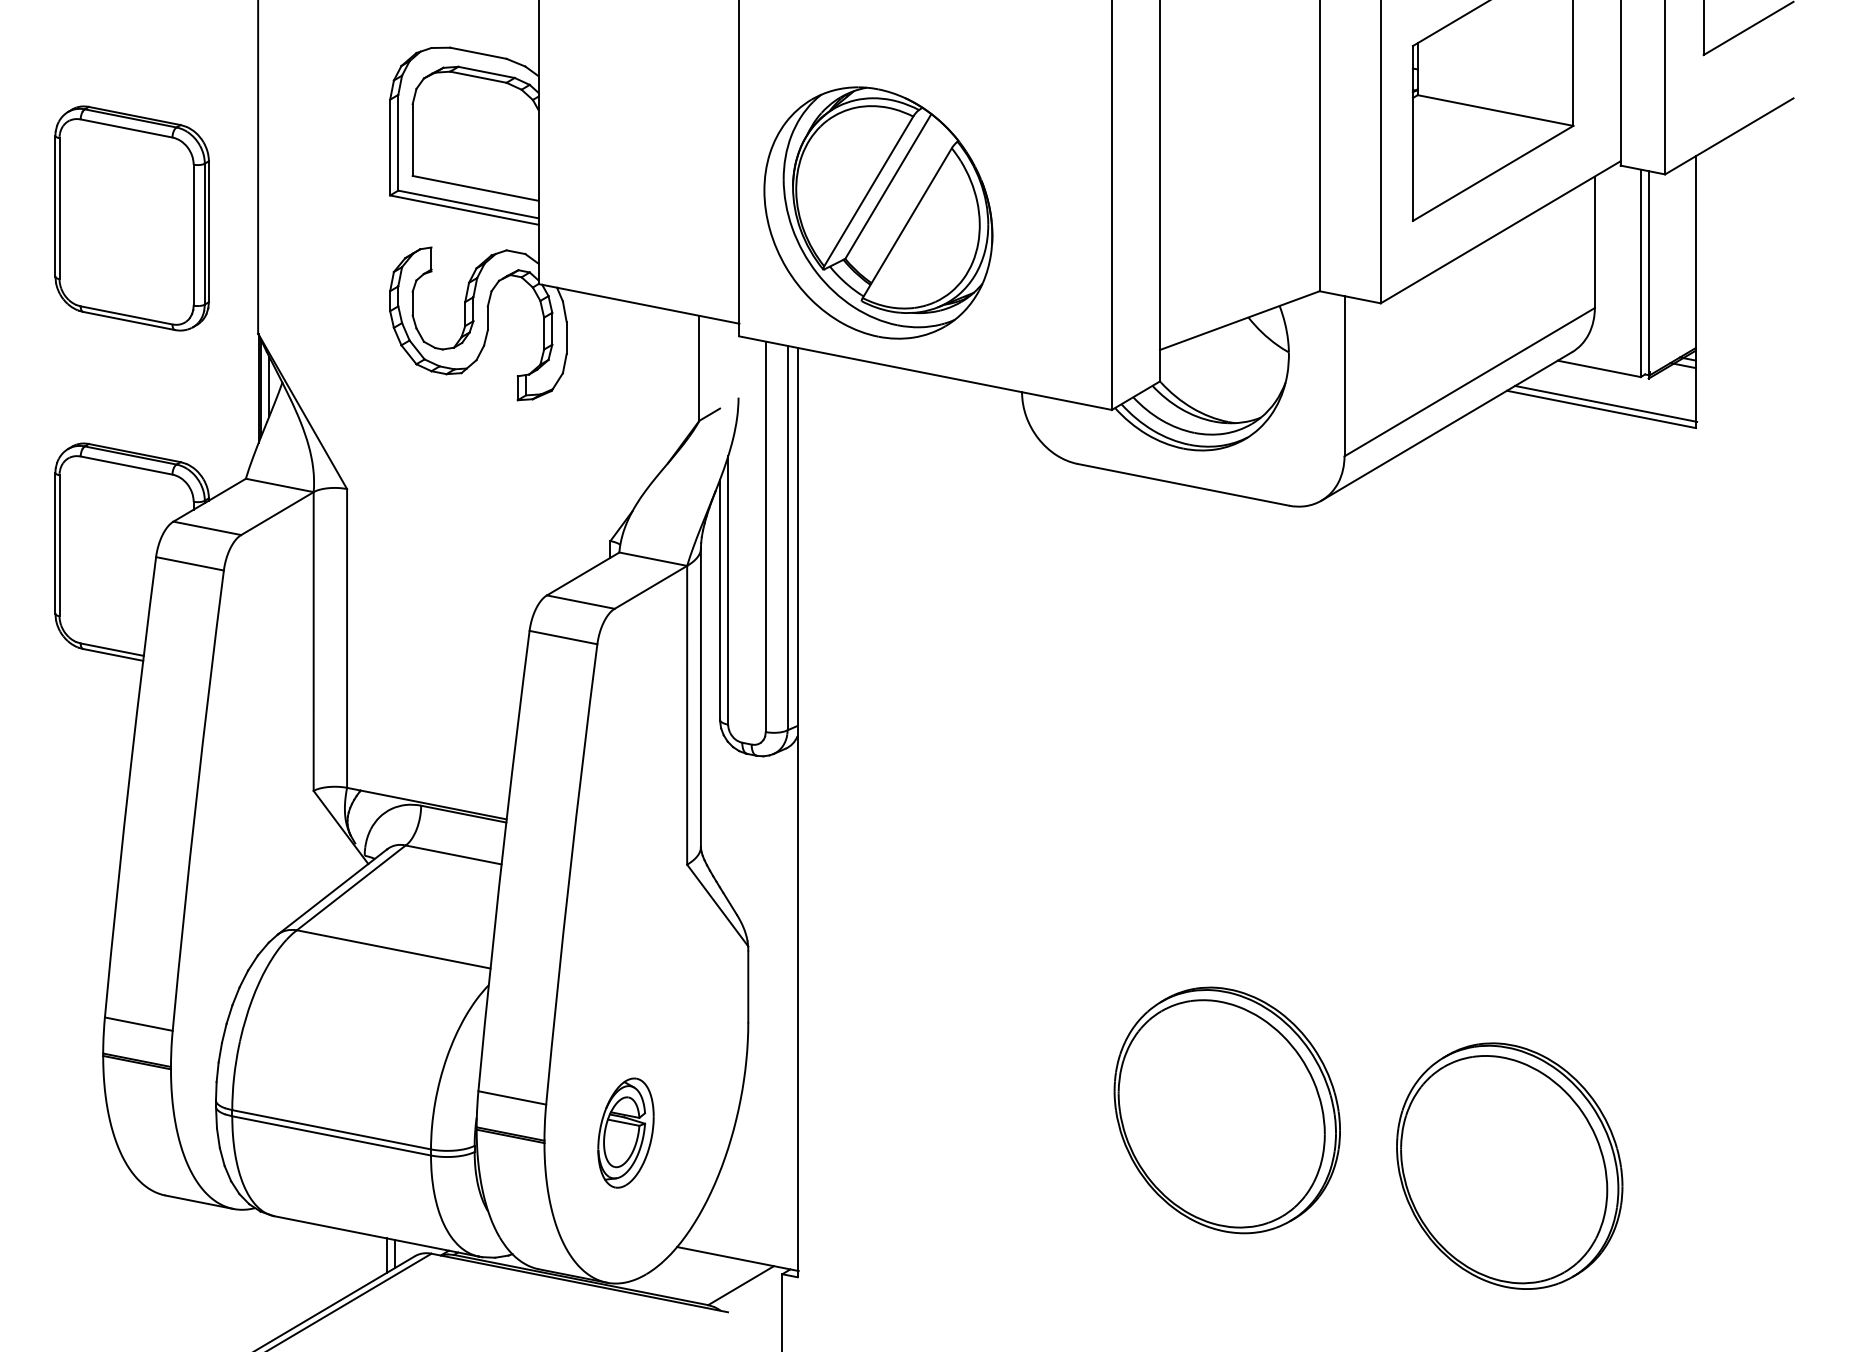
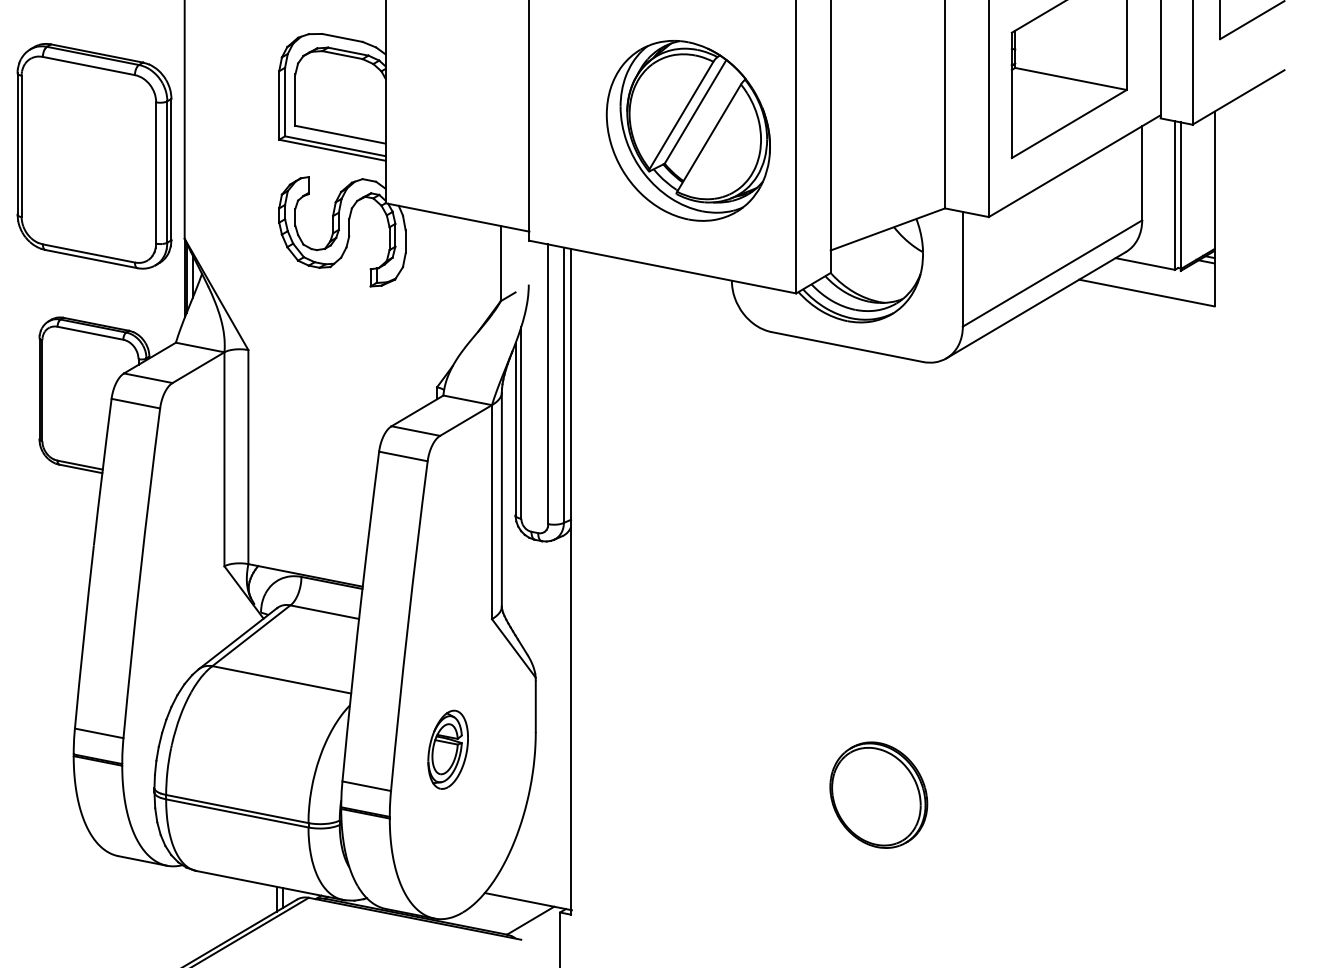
part: (878, 212) -> (688, 130), moved
part: (131, 218) -> (93, 156), size x1.4
line: (1606, 403) -> (1150, 288), removed
part: (1226, 1110) -> (878, 795), size x0.6
part: (625, 1132) -> (447, 749), moved
part: (1509, 1165) -> (1081, 834), removed

